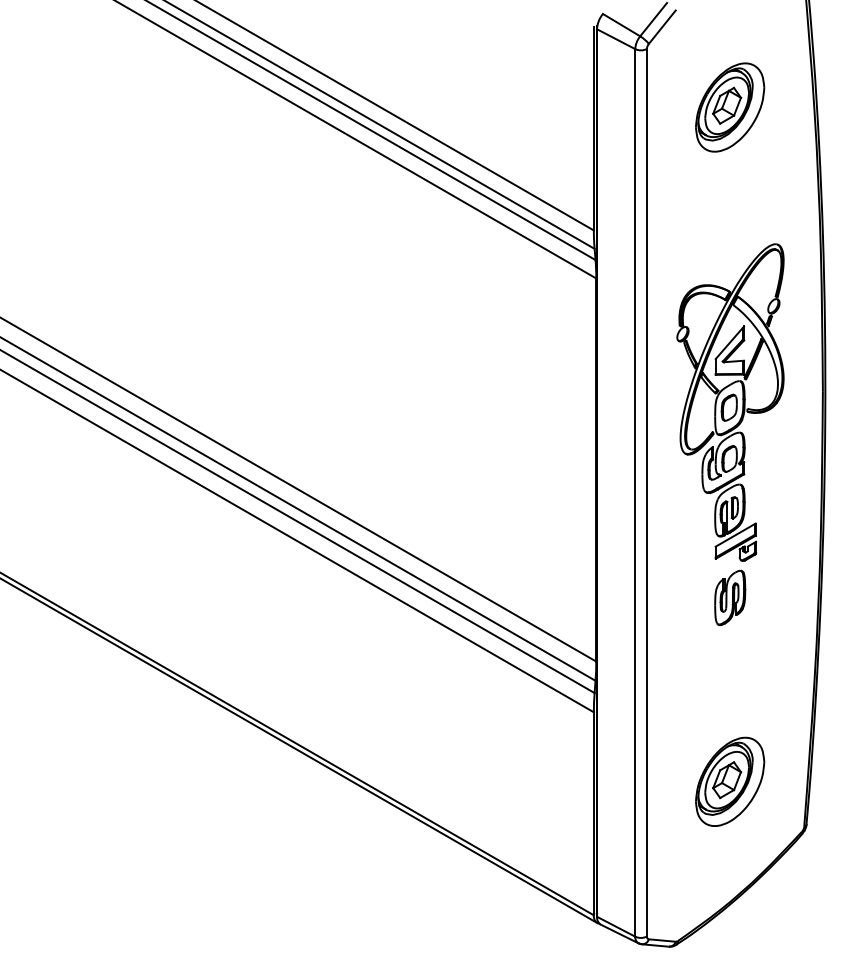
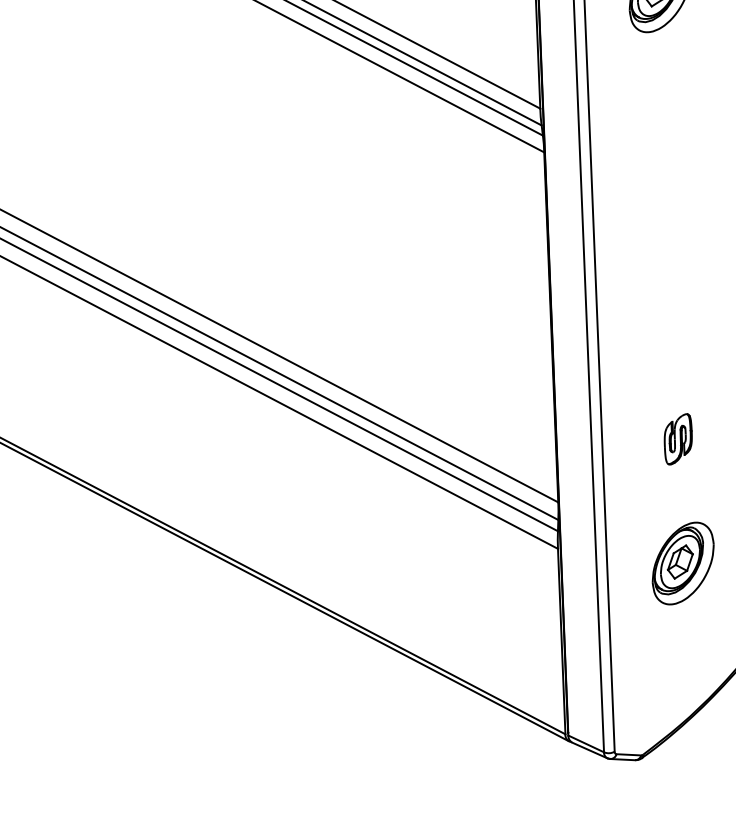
part: (730, 402) -> (671, 260), removed
part: (730, 781) -> (683, 563), moved

